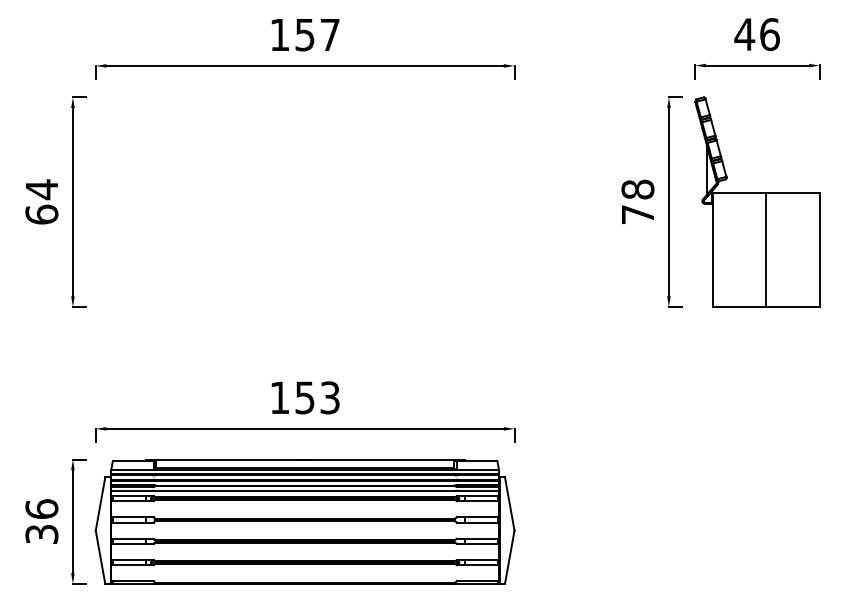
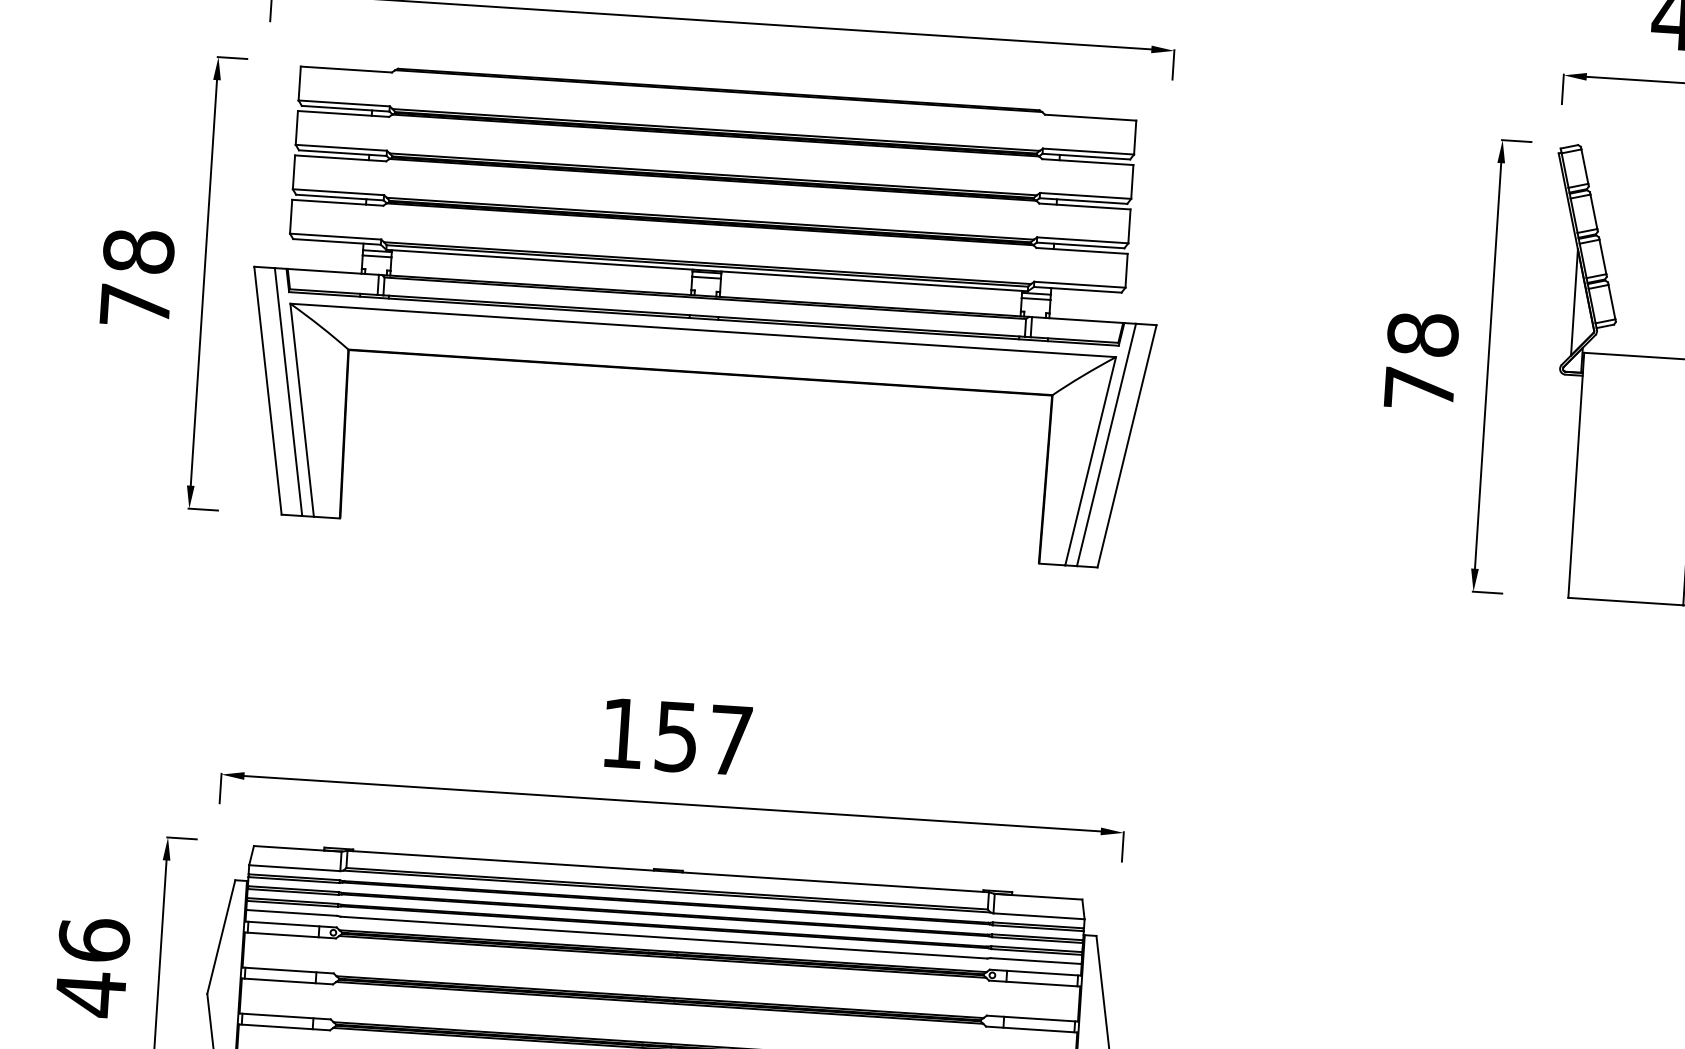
text: (41, 201) -> (136, 277), 64 -> 78
part: (304, 201) -> (702, 313), added
text: (329, 397) -> (729, 739), 153 -> 157
text: (41, 534) -> (89, 994), 36 -> 46

